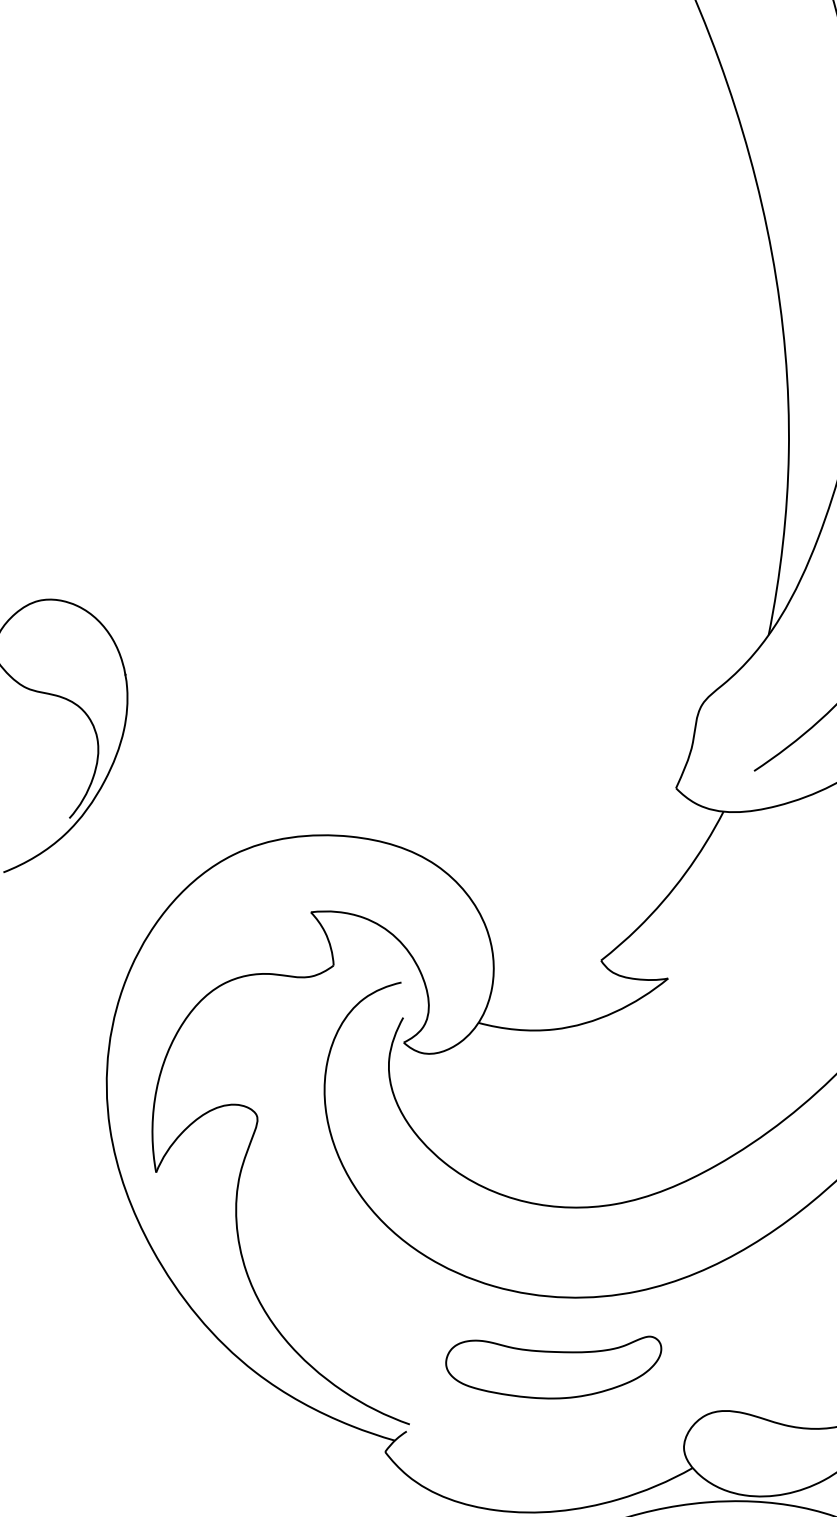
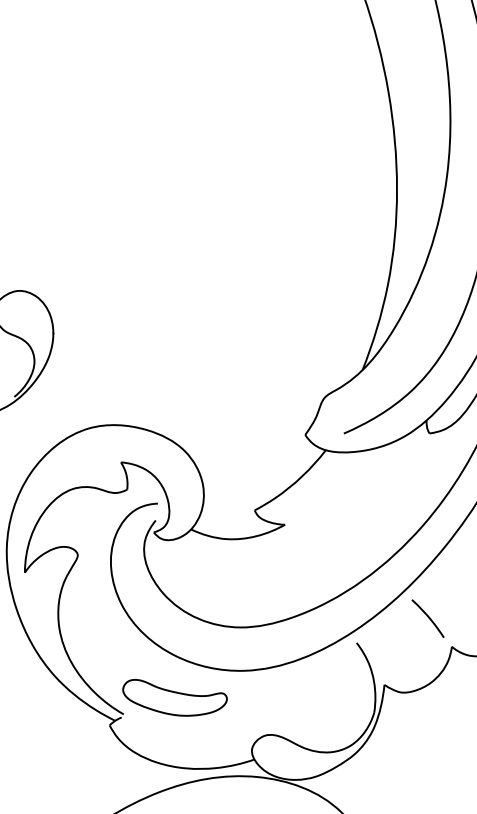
part: (553, 1362) -> (174, 697), moved

